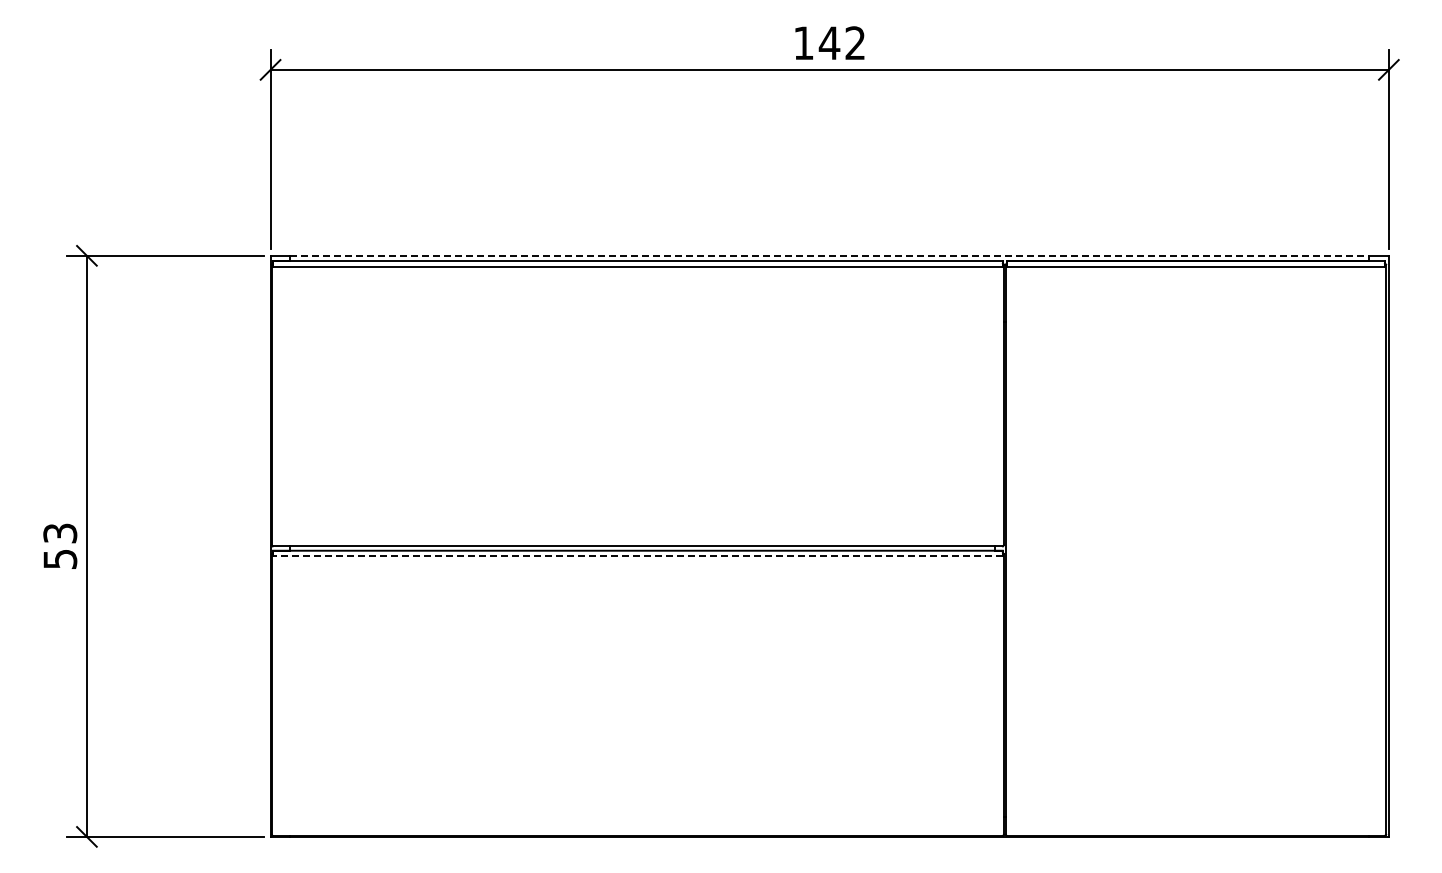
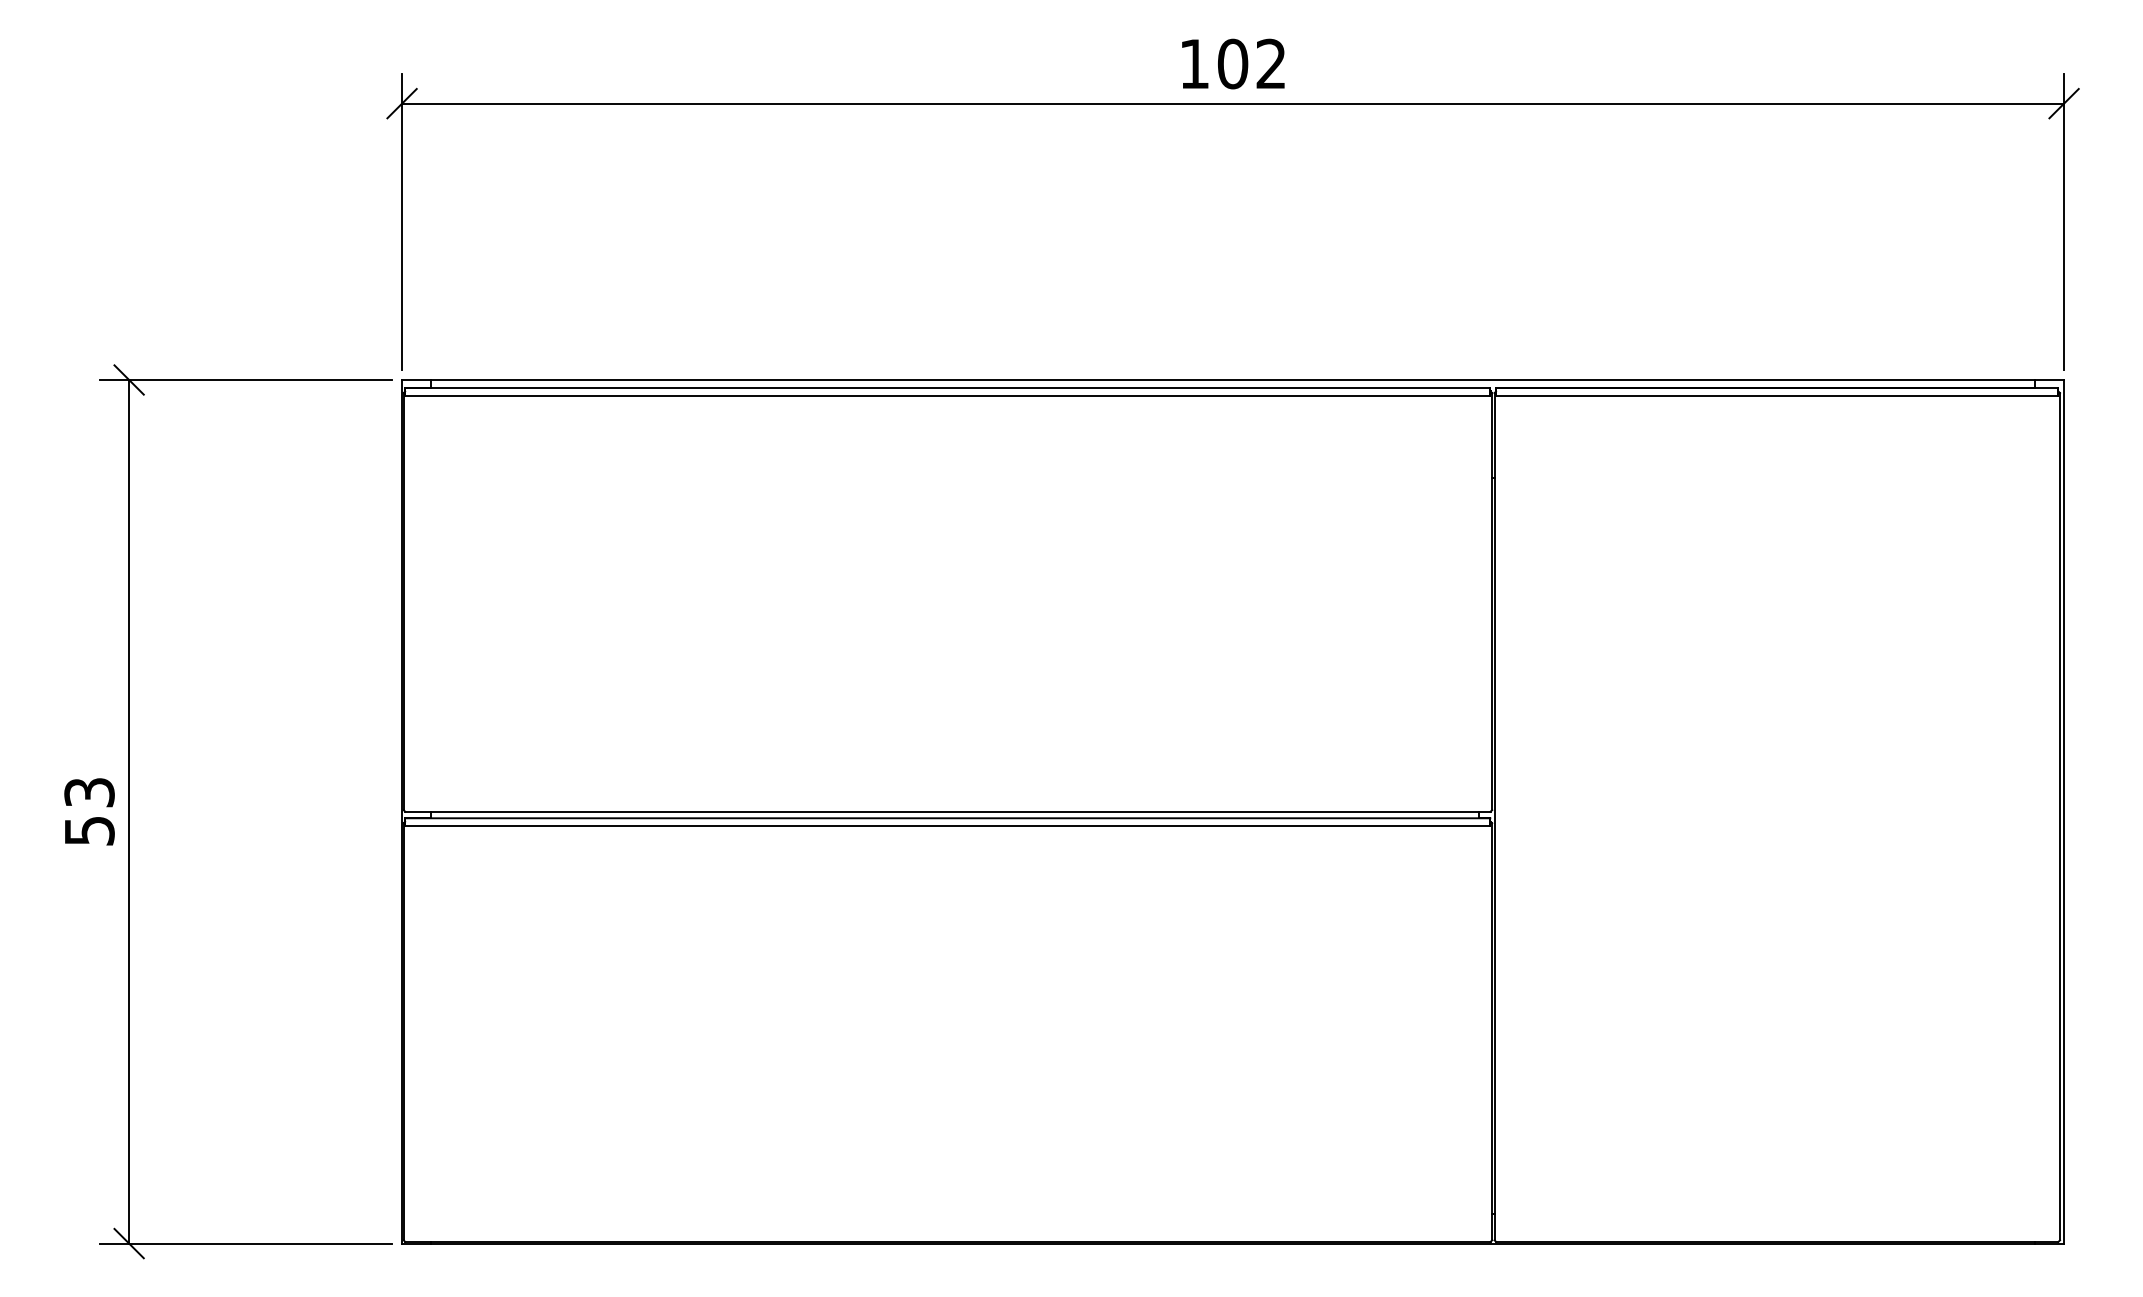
text: (829, 43) -> (1232, 64), 142 -> 102
line: (830, 255) -> (1234, 379), dashed -> solid
line: (637, 556) -> (947, 826), dashed -> solid

